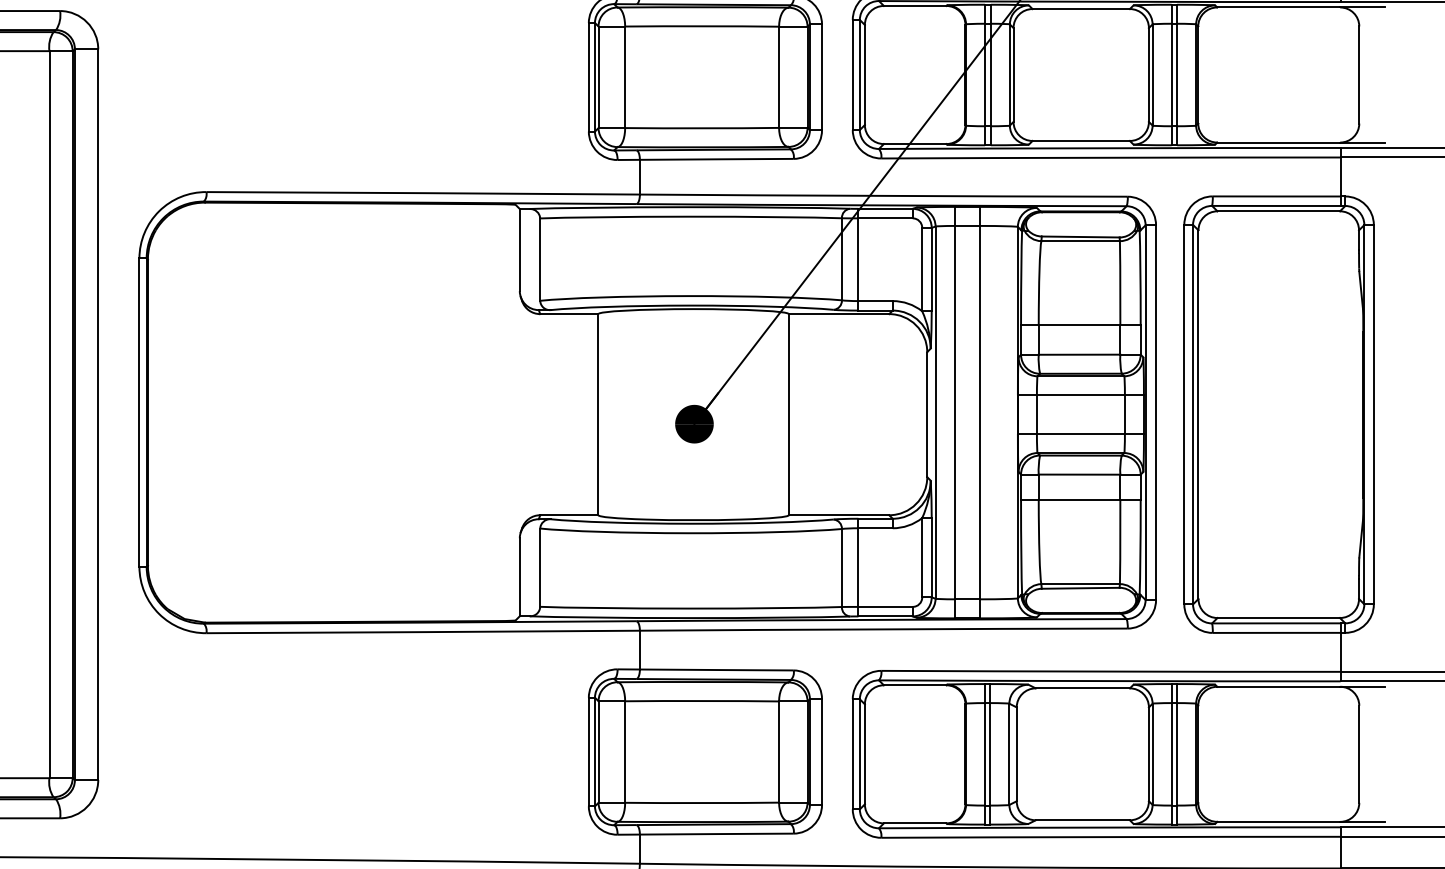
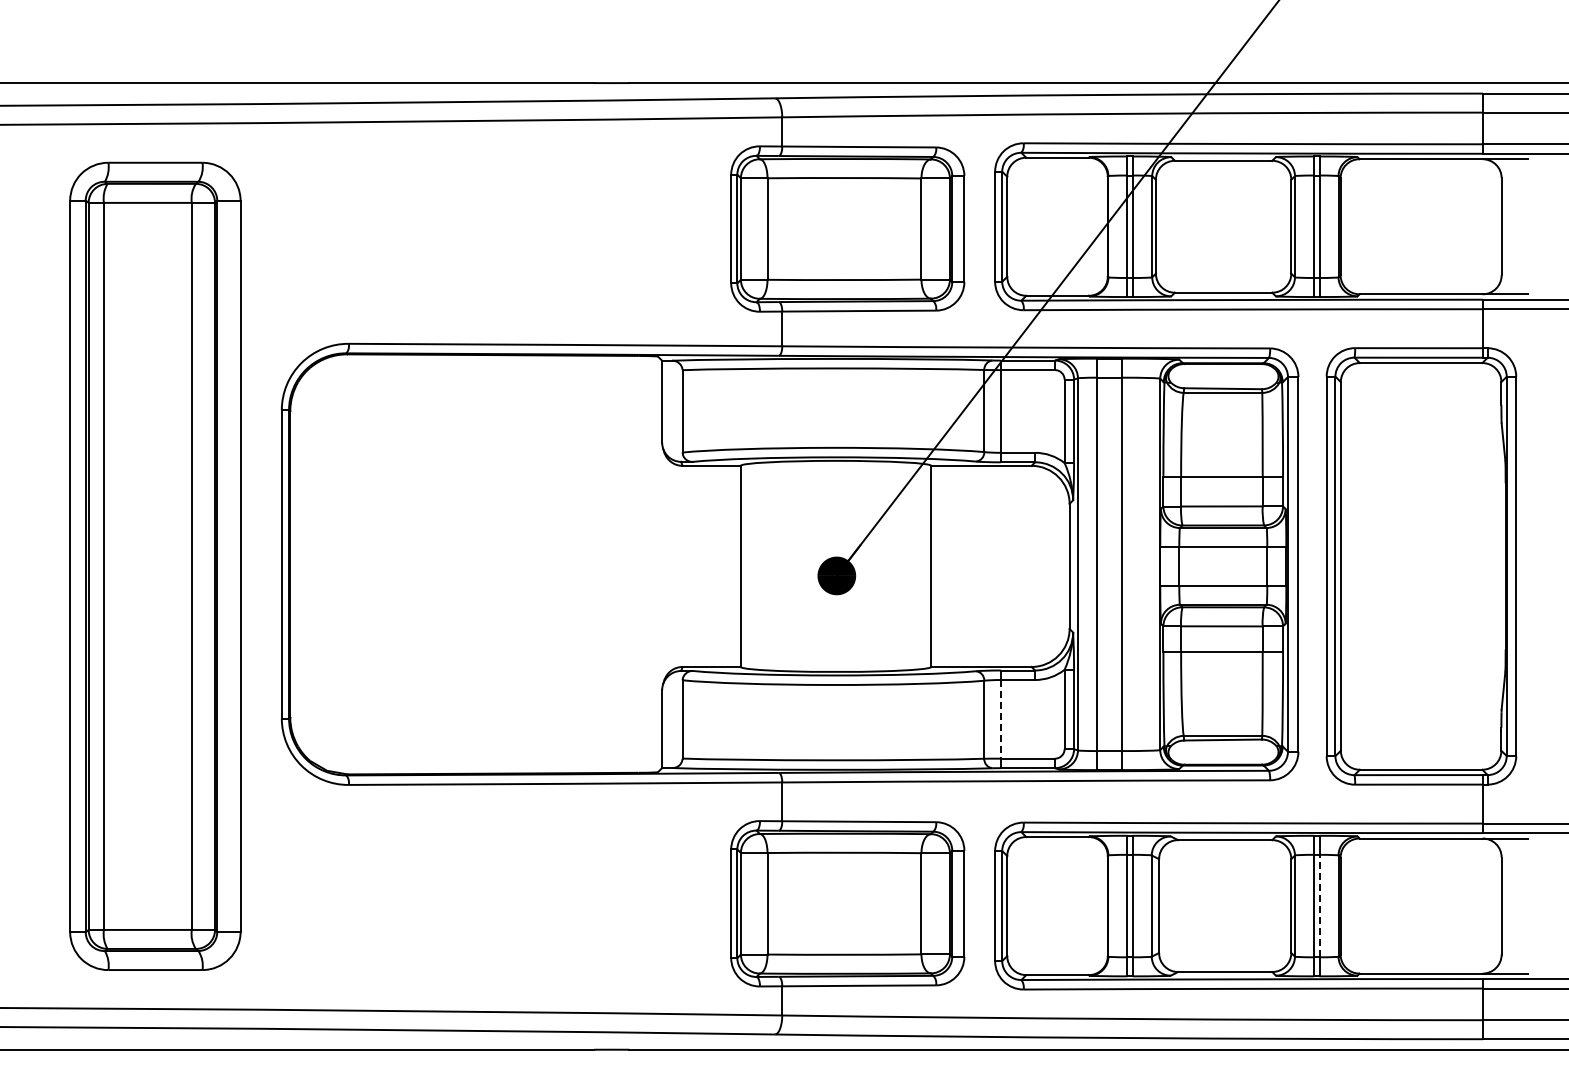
line: (858, 567) -> (1000, 719), solid -> dashed
line: (1177, 753) -> (1319, 905), solid -> dashed

